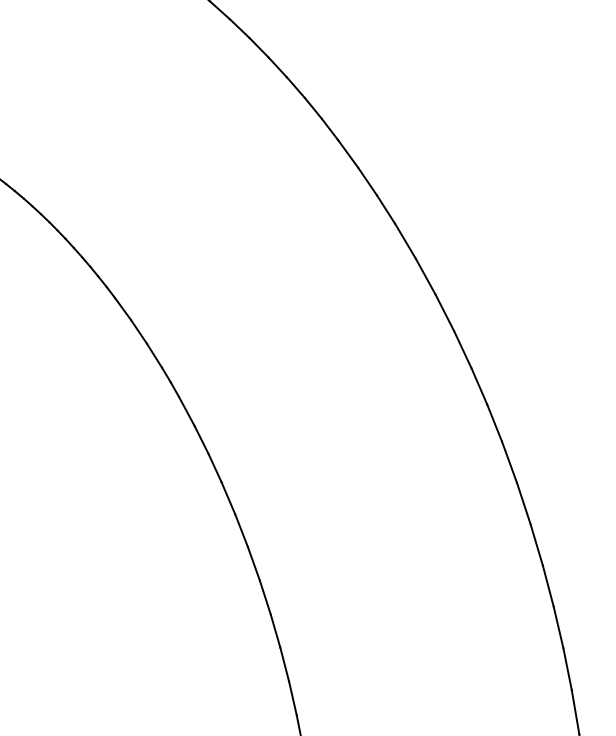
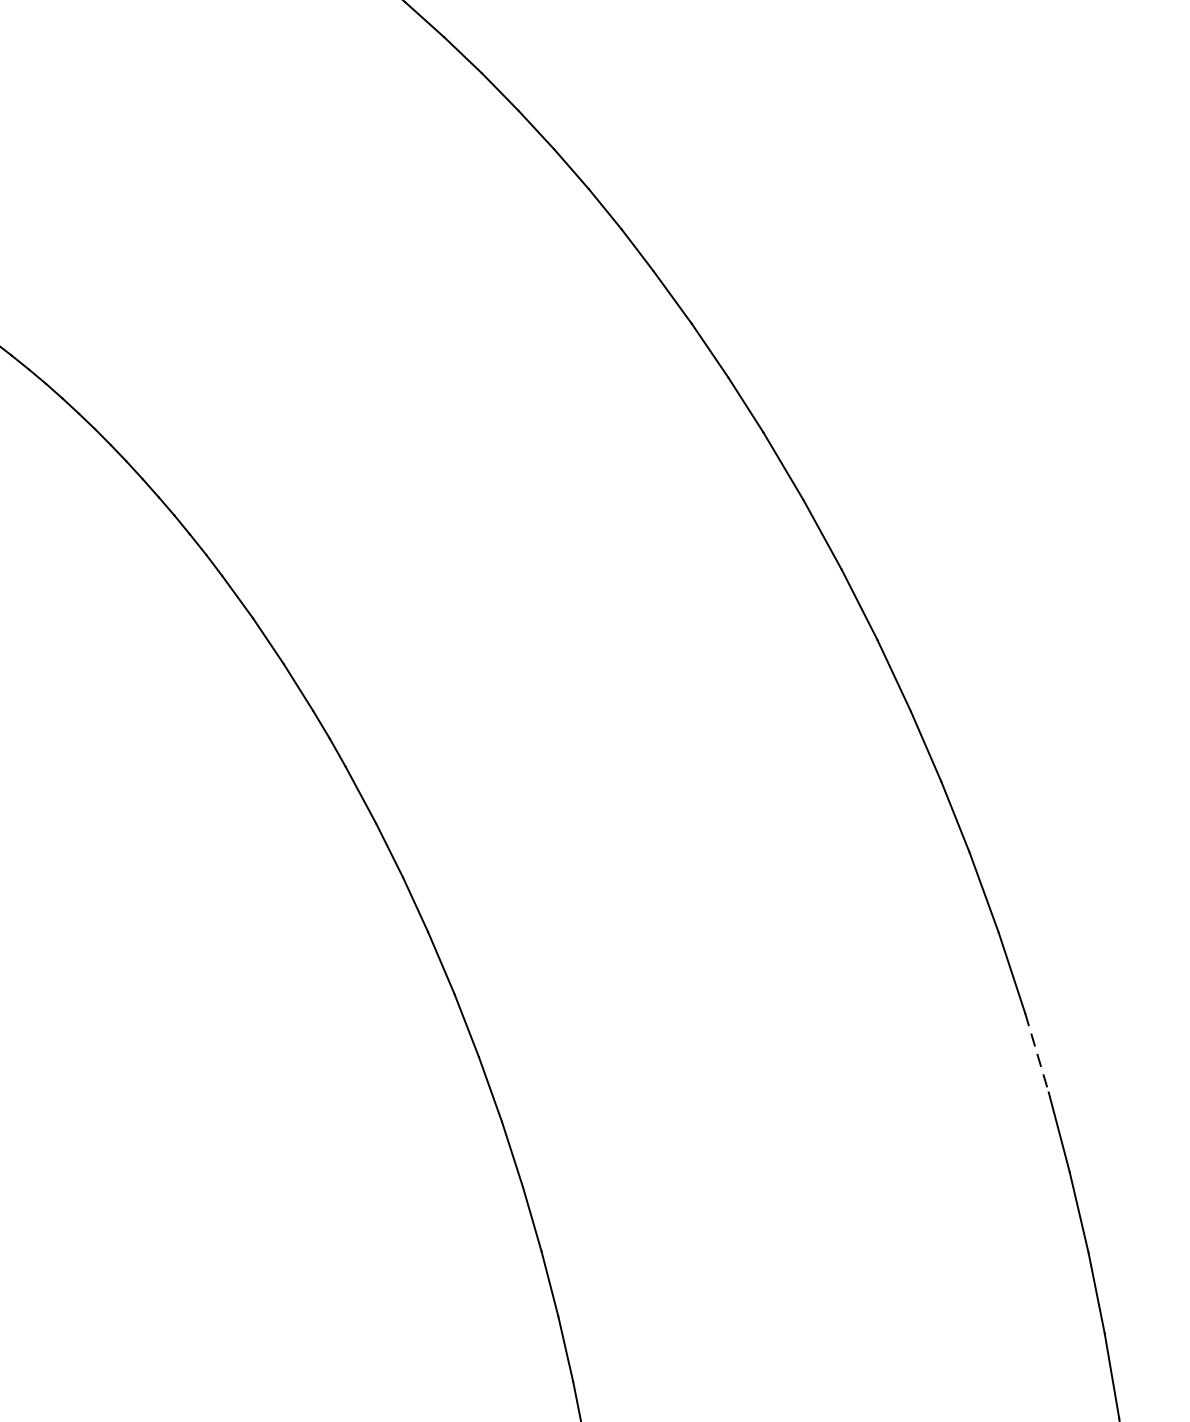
line: (536, 545) -> (1036, 1053), solid -> dashed

